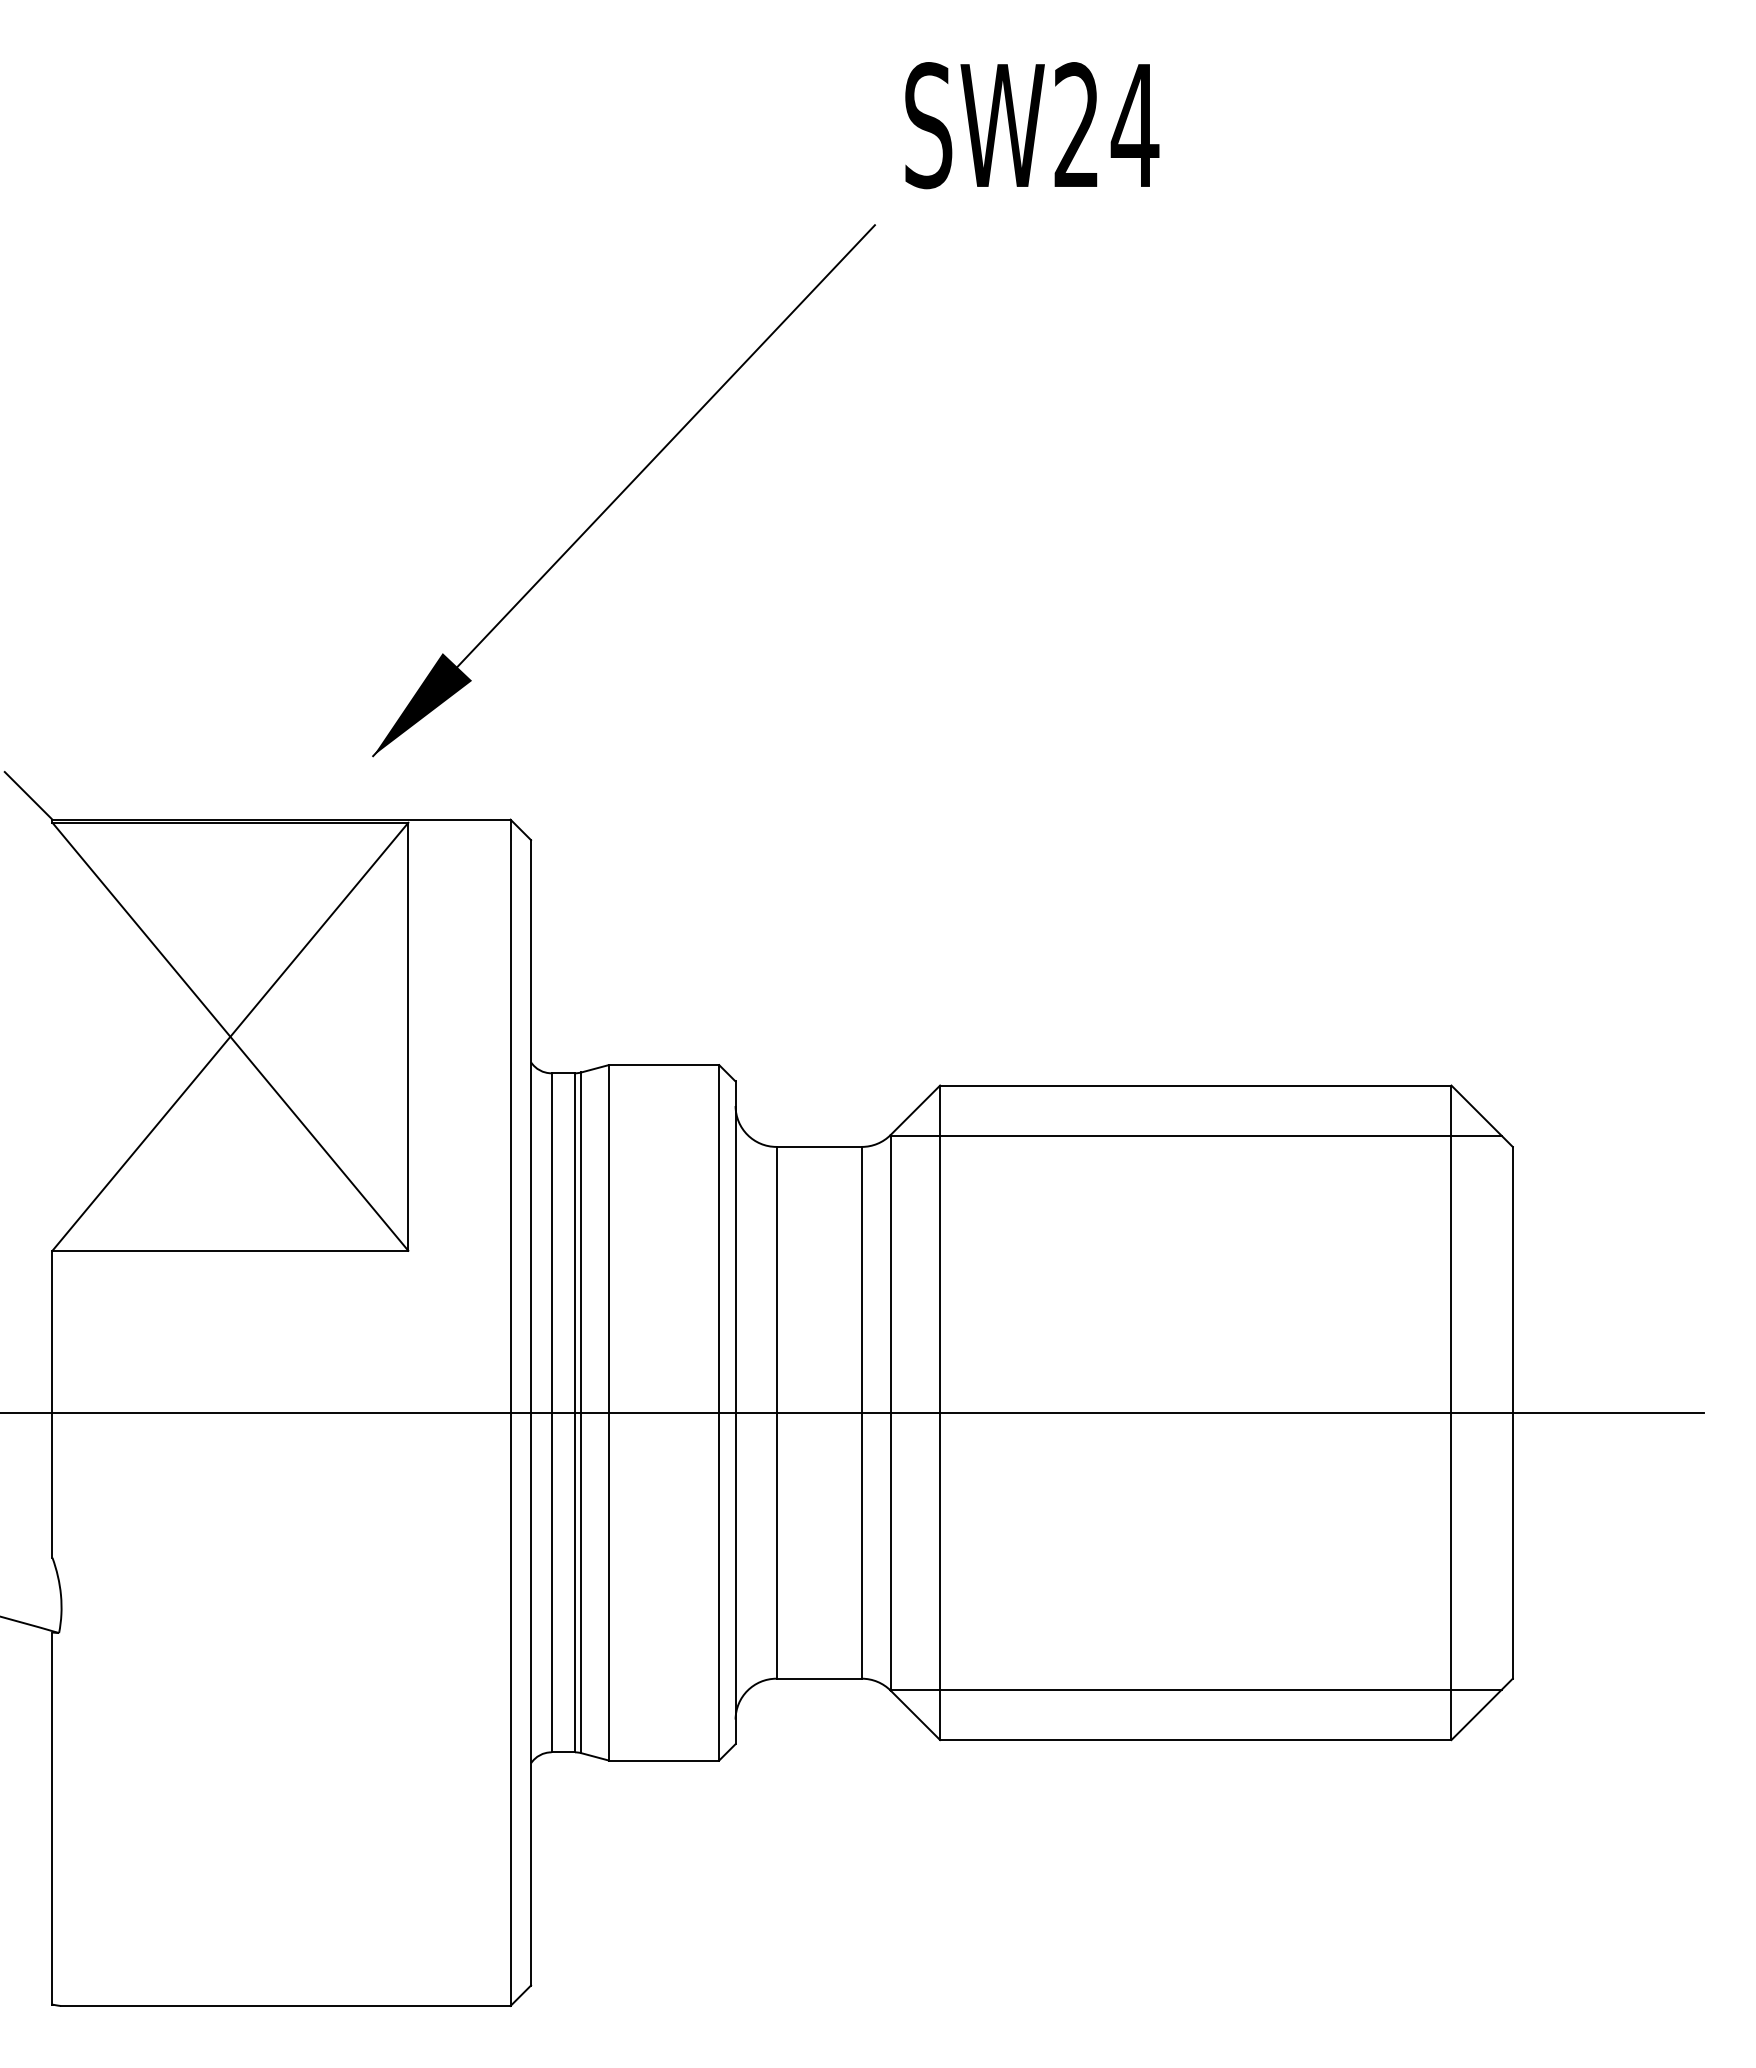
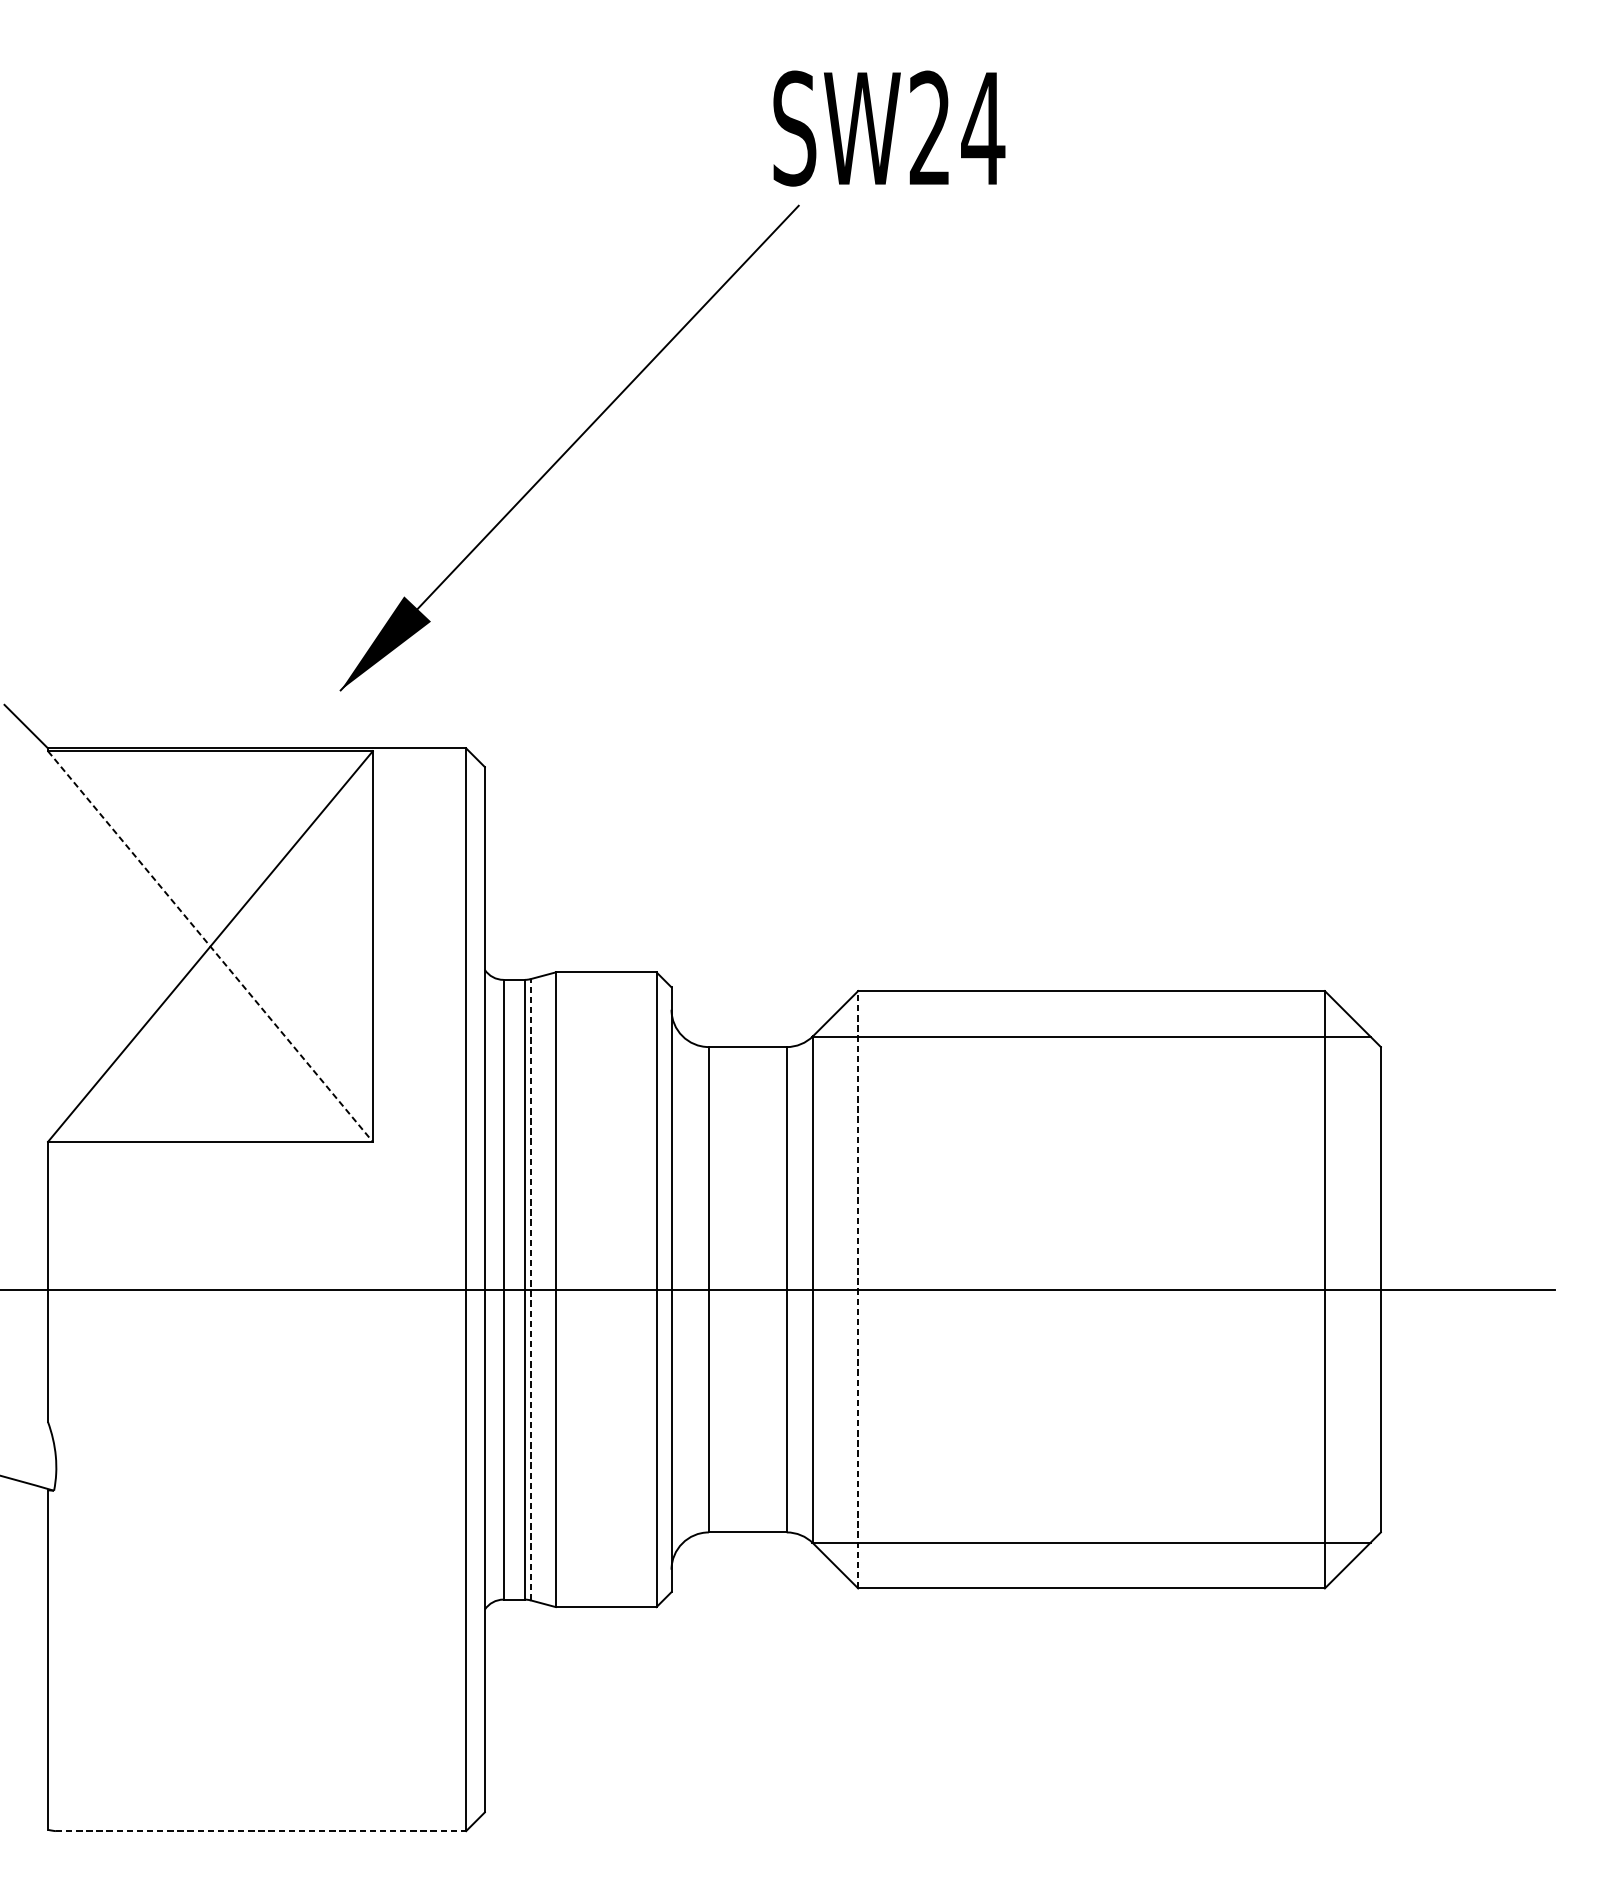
text: (1032, 125) -> (889, 128), moved
line: (230, 1037) -> (210, 947), solid -> dashed
line: (581, 1412) -> (530, 1289), solid -> dashed
line: (940, 1412) -> (858, 1289), solid -> dashed
line: (285, 2005) -> (260, 1830), solid -> dashed

